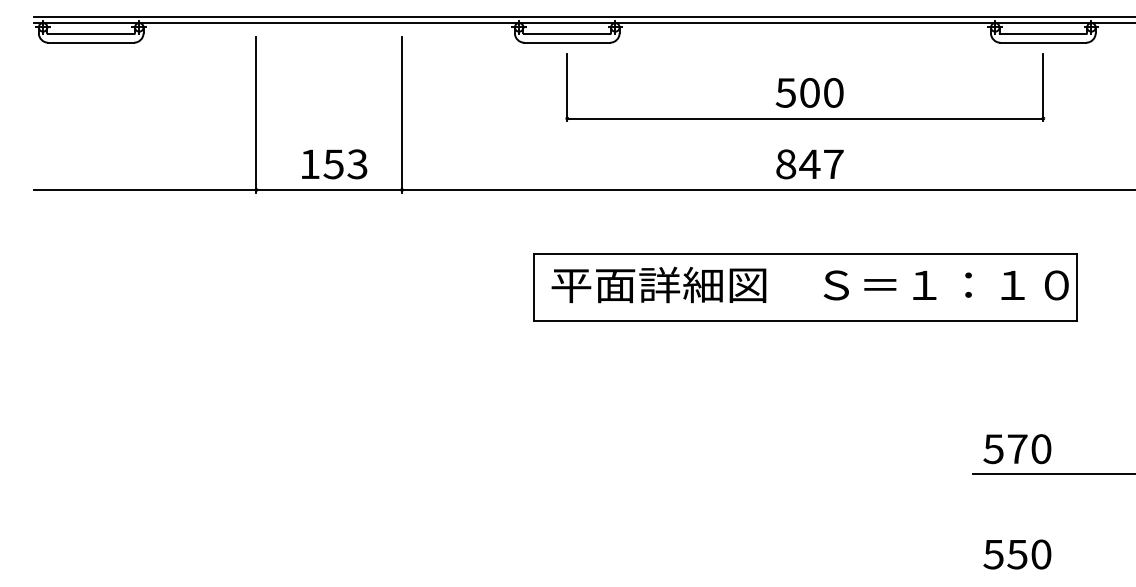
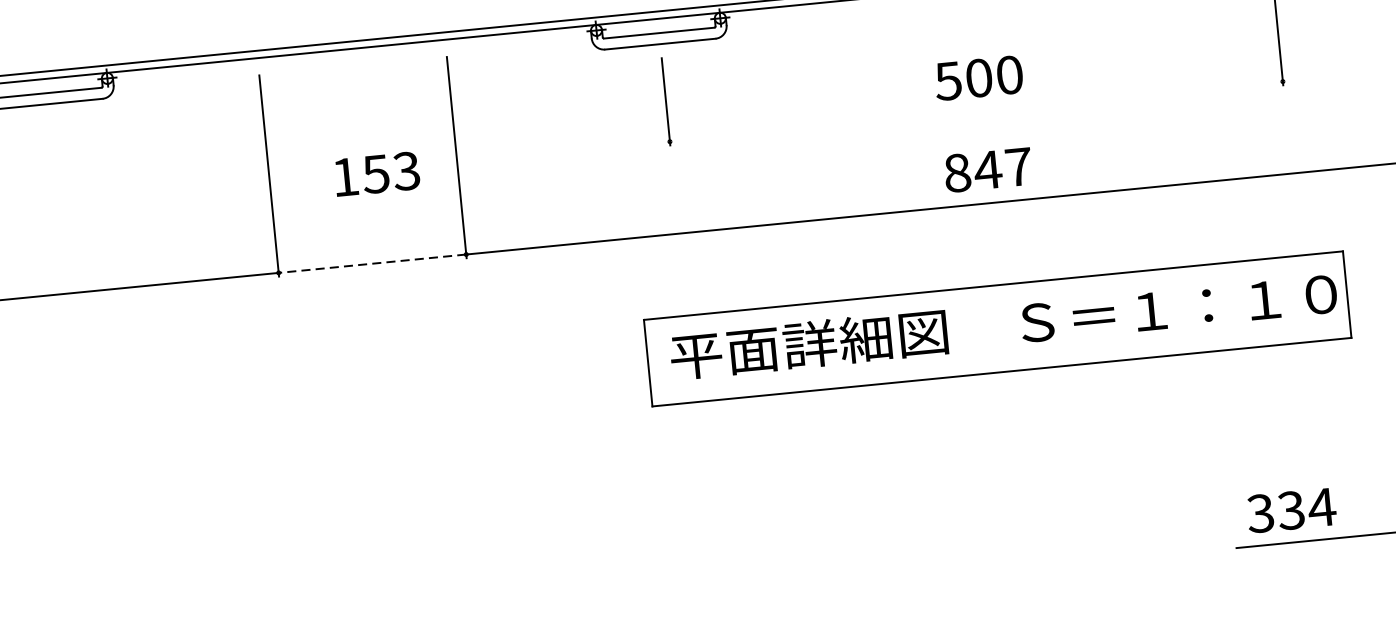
line: (805, 118) -> (976, 111), removed
text: (334, 164) -> (377, 174), moved
line: (329, 189) -> (372, 263), solid -> dashed
text: (1017, 449) -> (1291, 511), 570 -> 334

